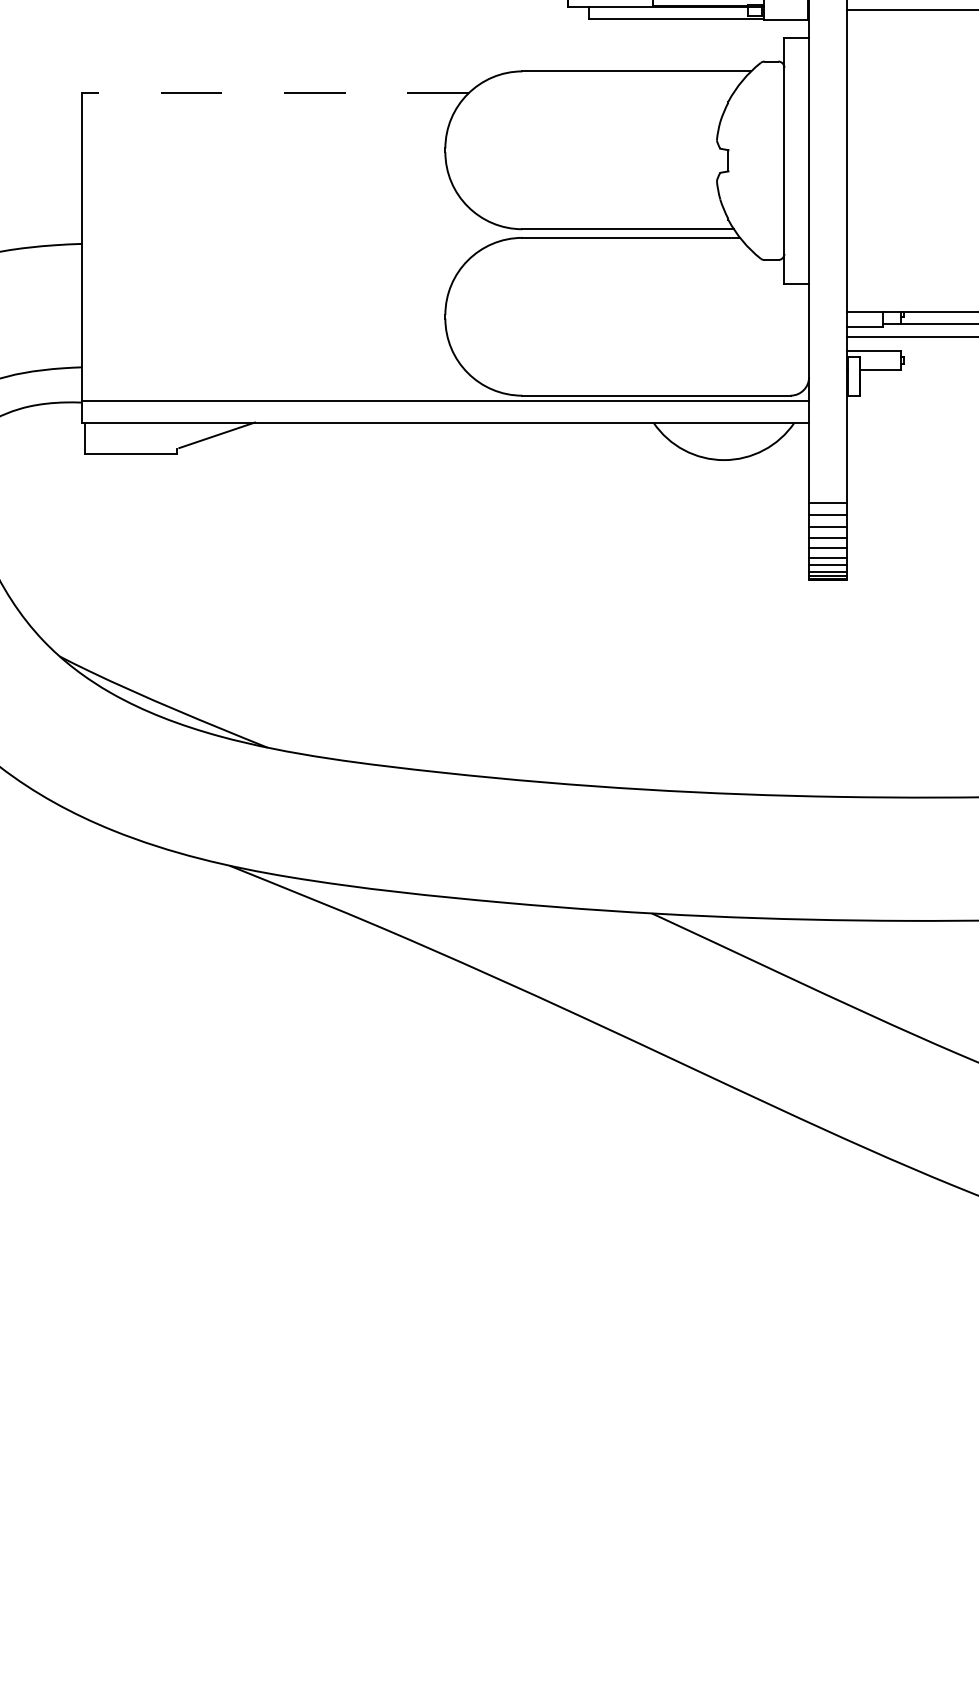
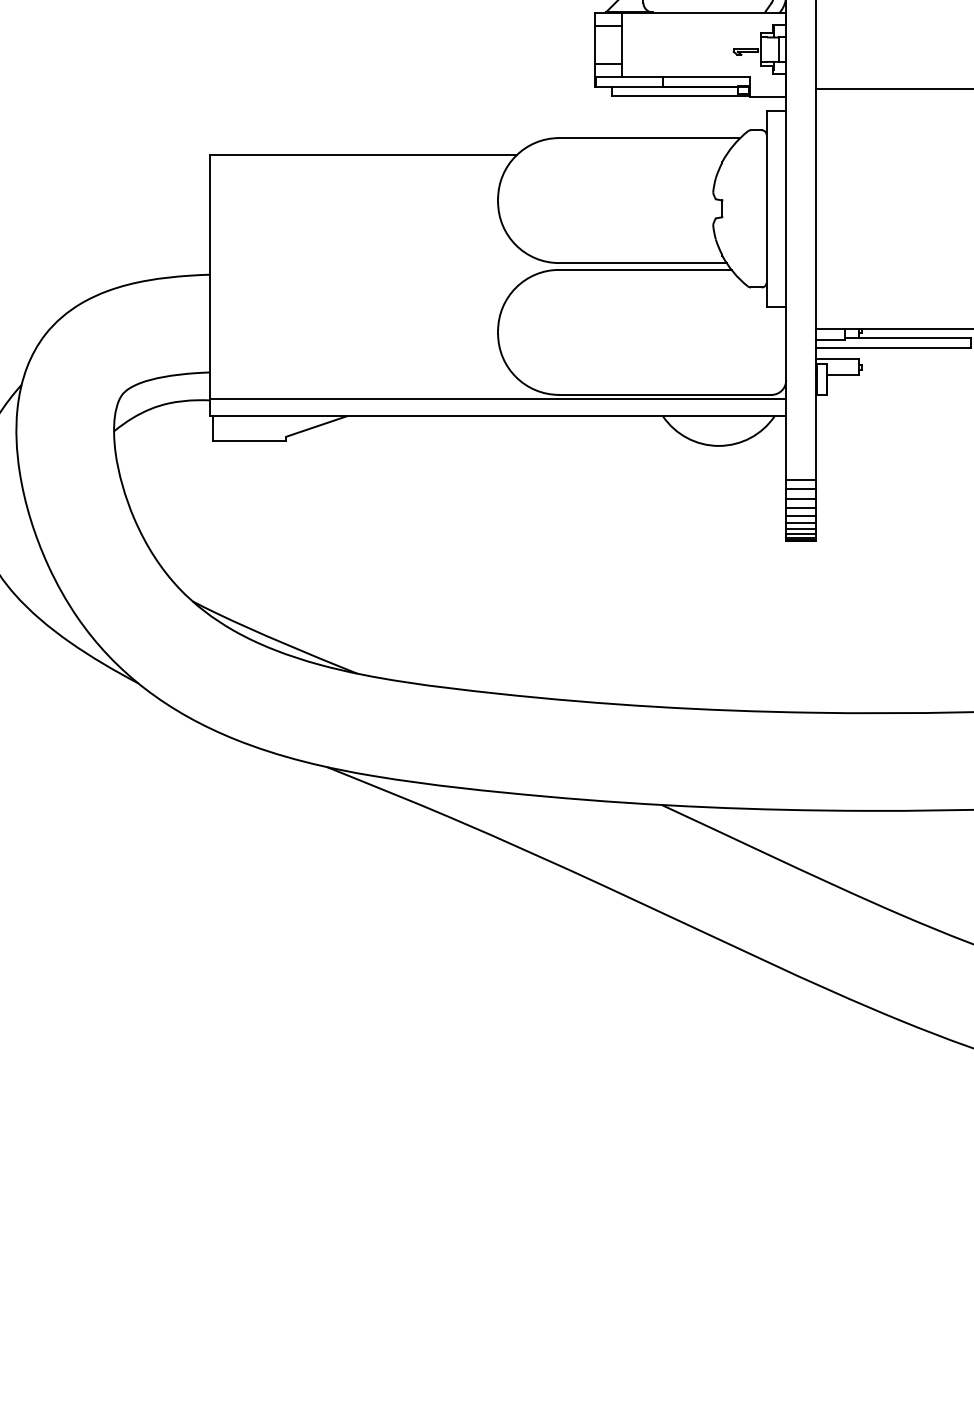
line: (274, 93) -> (362, 155), dashed -> solid

